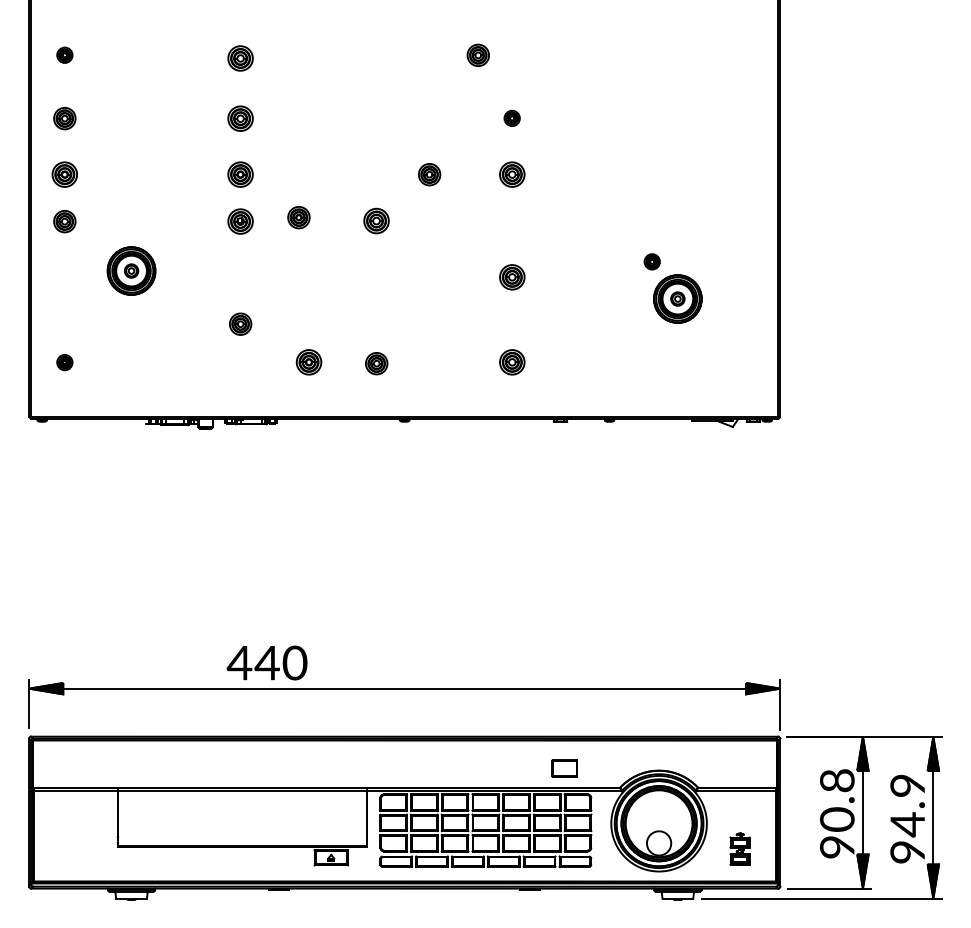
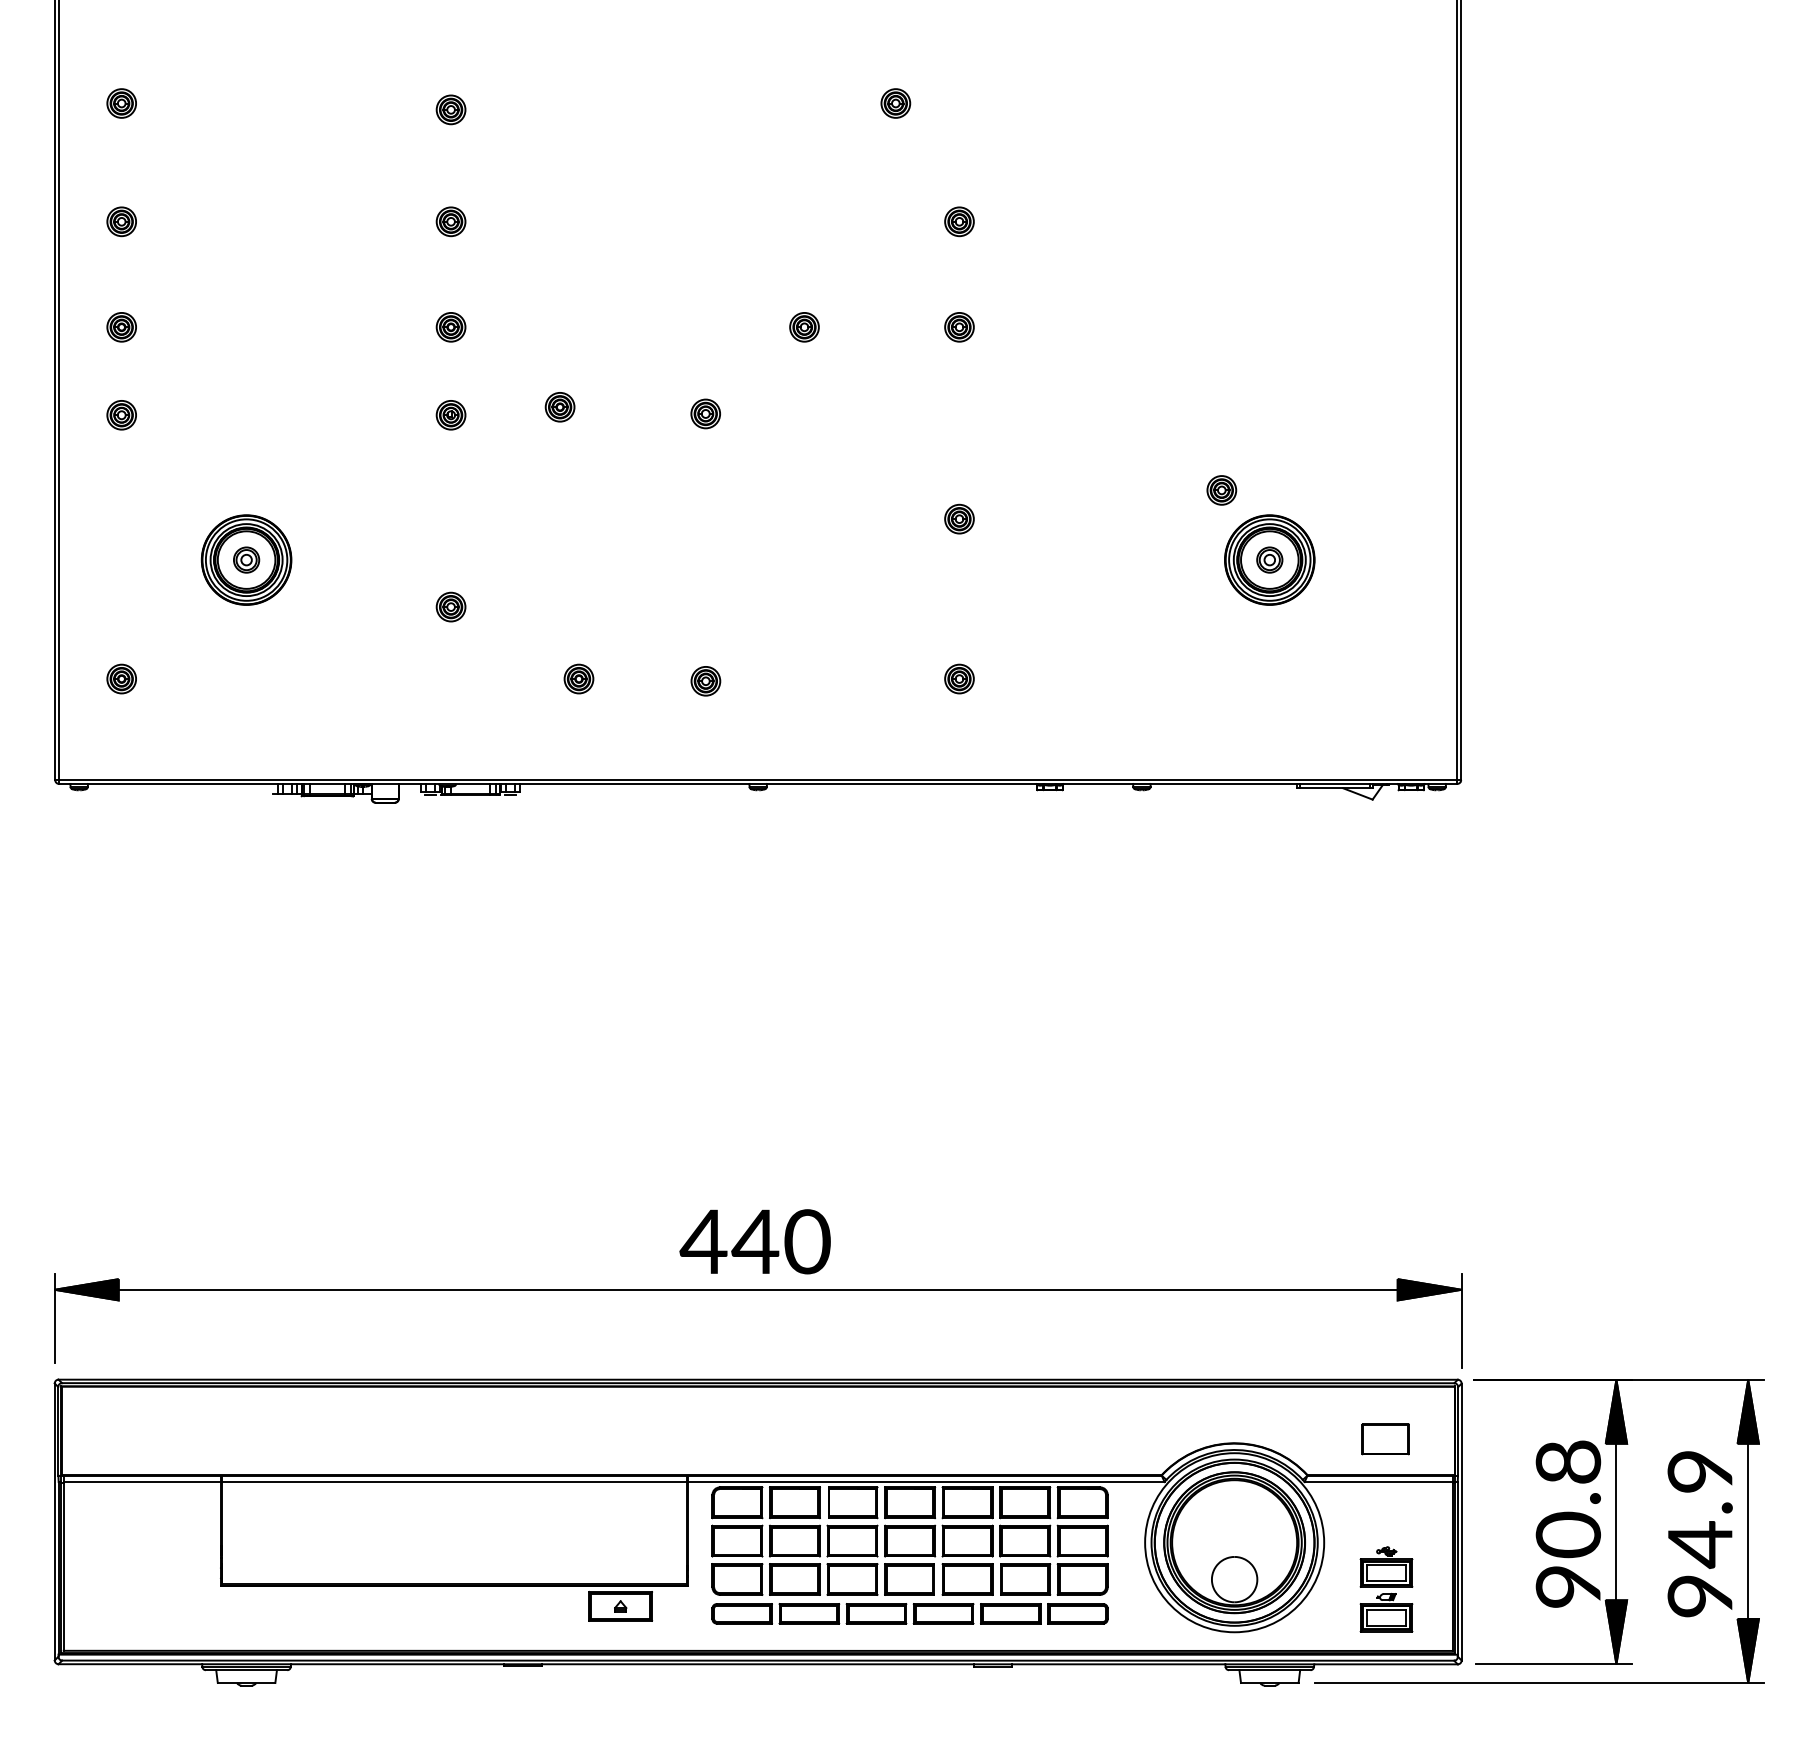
part: (477, 54) -> (894, 102), size x0.71
part: (240, 58) -> (450, 109), size x0.62
part: (64, 117) -> (121, 220), size x0.71
part: (240, 117) -> (450, 220), size x0.62
part: (64, 174) -> (121, 326), size x0.62
part: (240, 174) -> (450, 326), size x0.62
part: (428, 174) -> (802, 326), size x0.71
part: (511, 174) -> (958, 326), size x0.62
part: (298, 216) -> (559, 405), size x0.71
part: (376, 220) -> (705, 412), size x0.62
part: (64, 221) -> (121, 414), size x0.71
part: (240, 221) -> (450, 414), size x0.62
part: (131, 270) -> (246, 559), moved
part: (511, 276) -> (958, 517), size x0.62
part: (240, 323) -> (450, 605), size x0.71
part: (308, 362) -> (577, 678), size x0.62
part: (511, 362) -> (958, 678), size x0.62
part: (376, 363) -> (705, 680), size x0.71
text: (266, 662) -> (754, 1240), moved
part: (564, 768) -> (1385, 1439), moved
part: (739, 848) -> (1385, 1589), size x1.43

